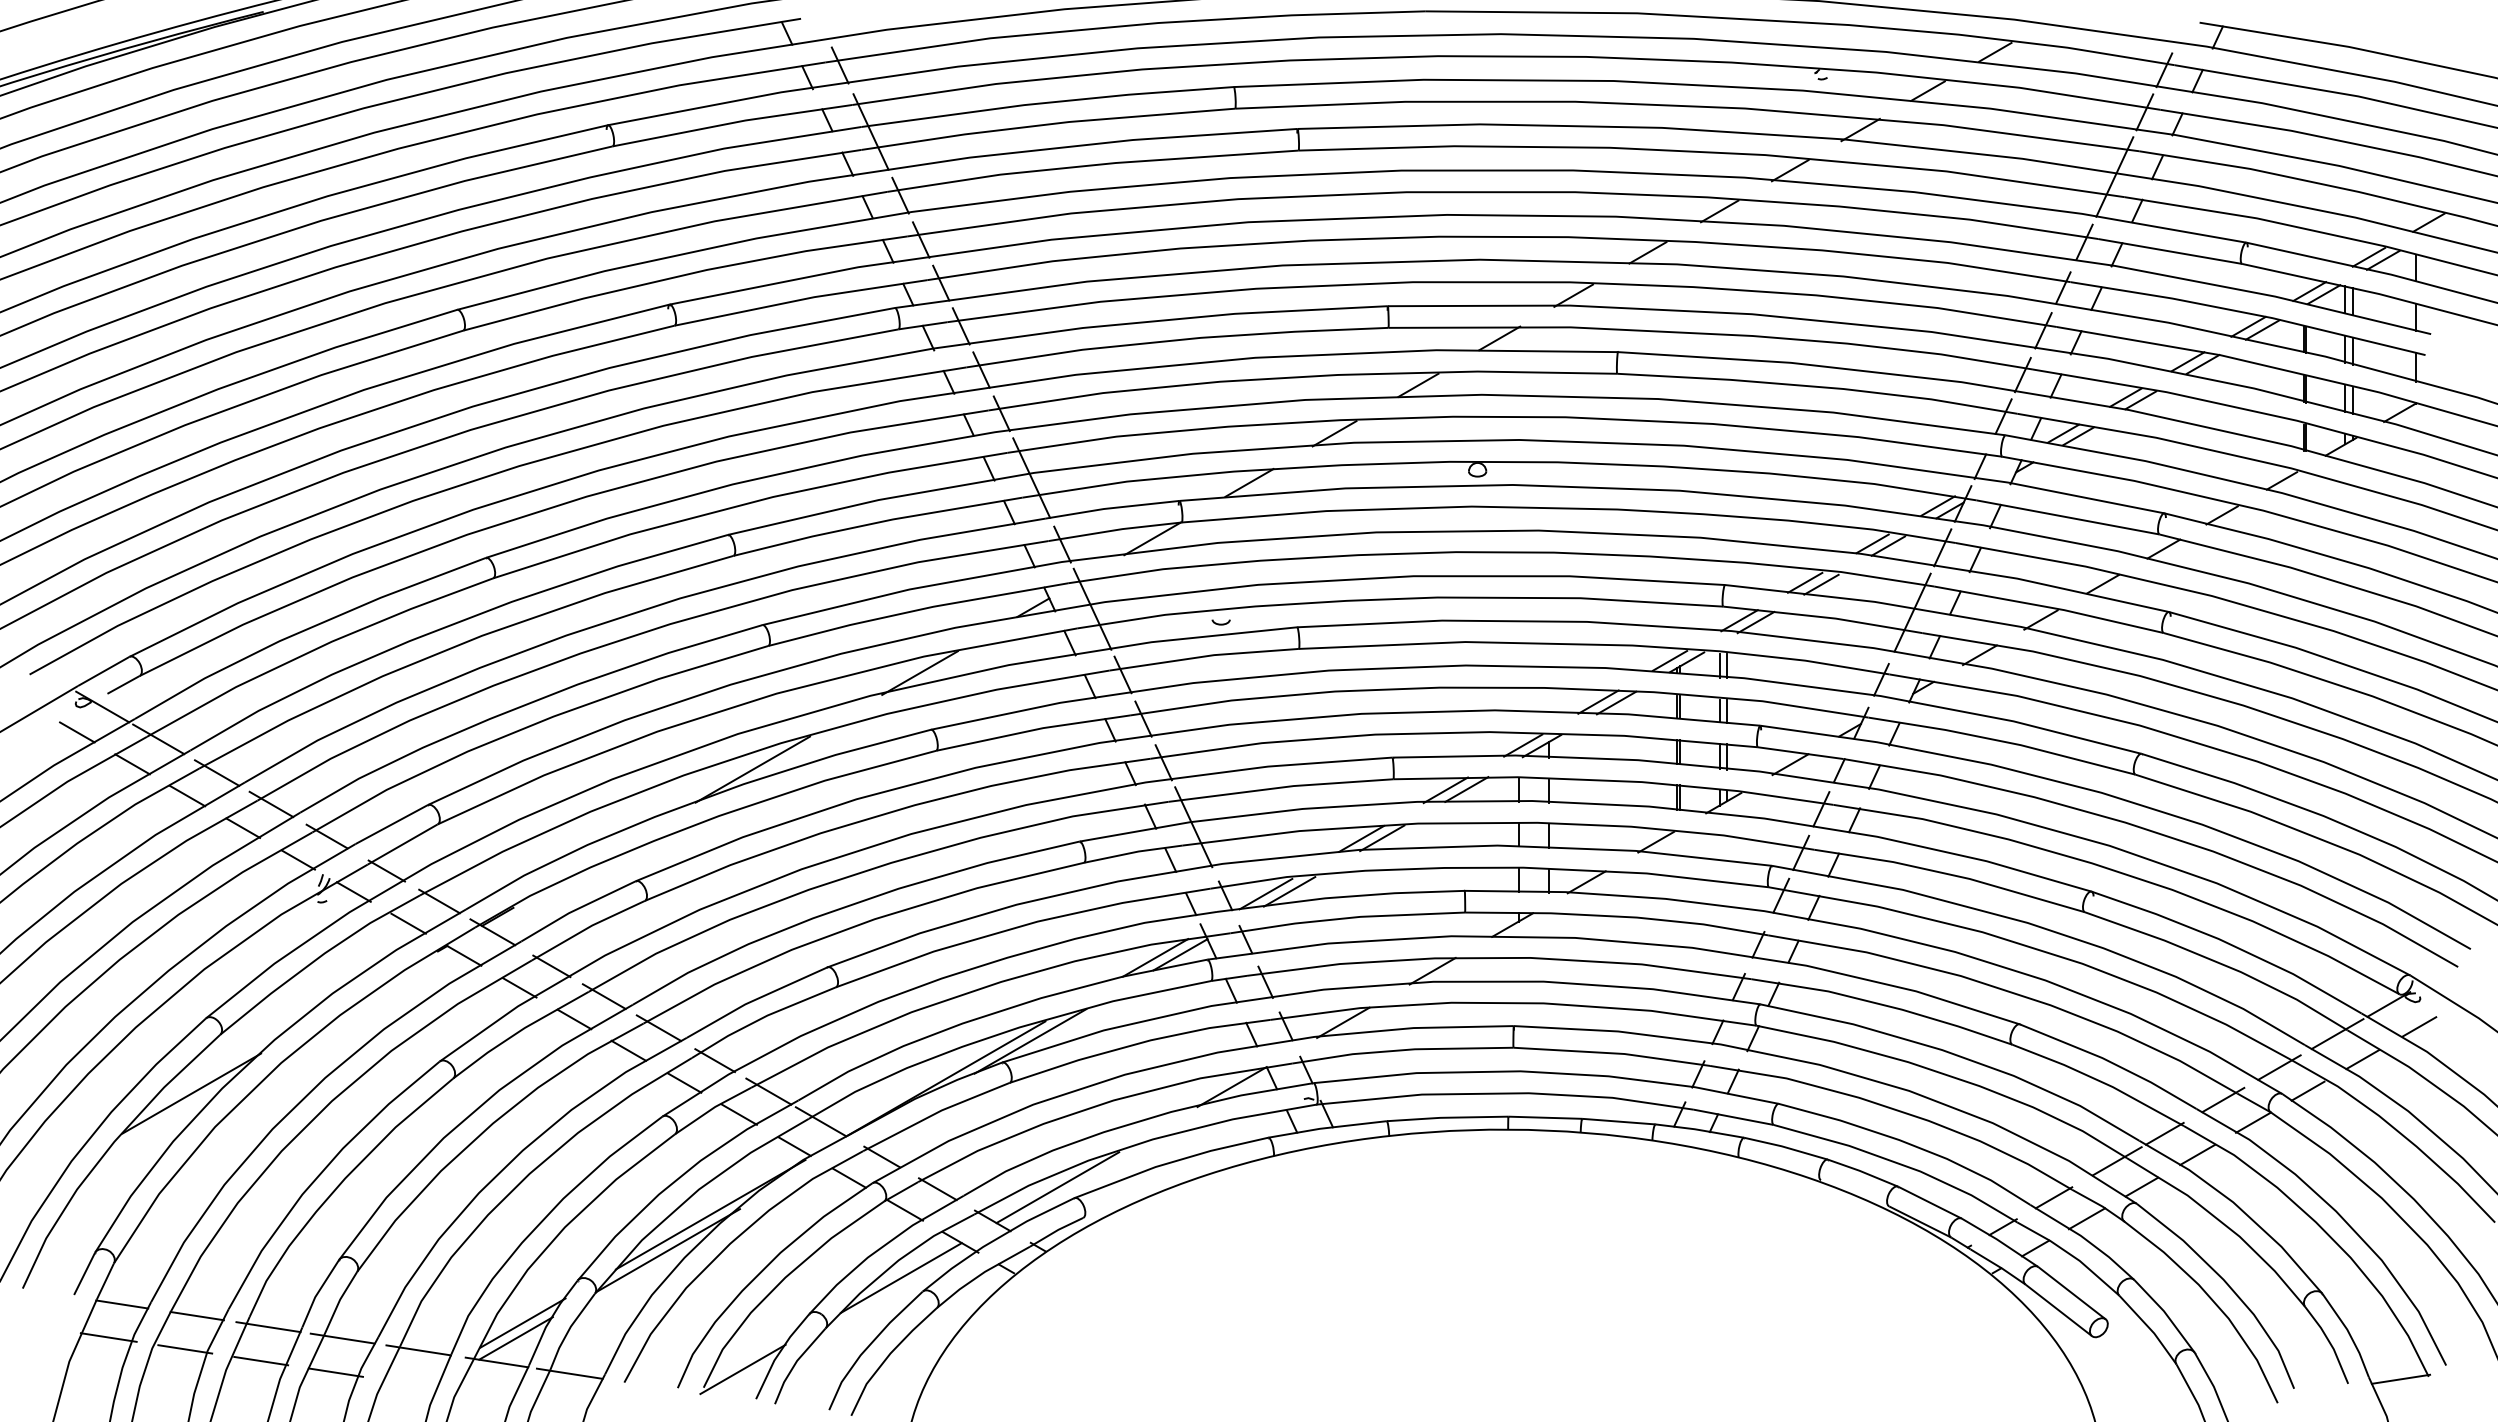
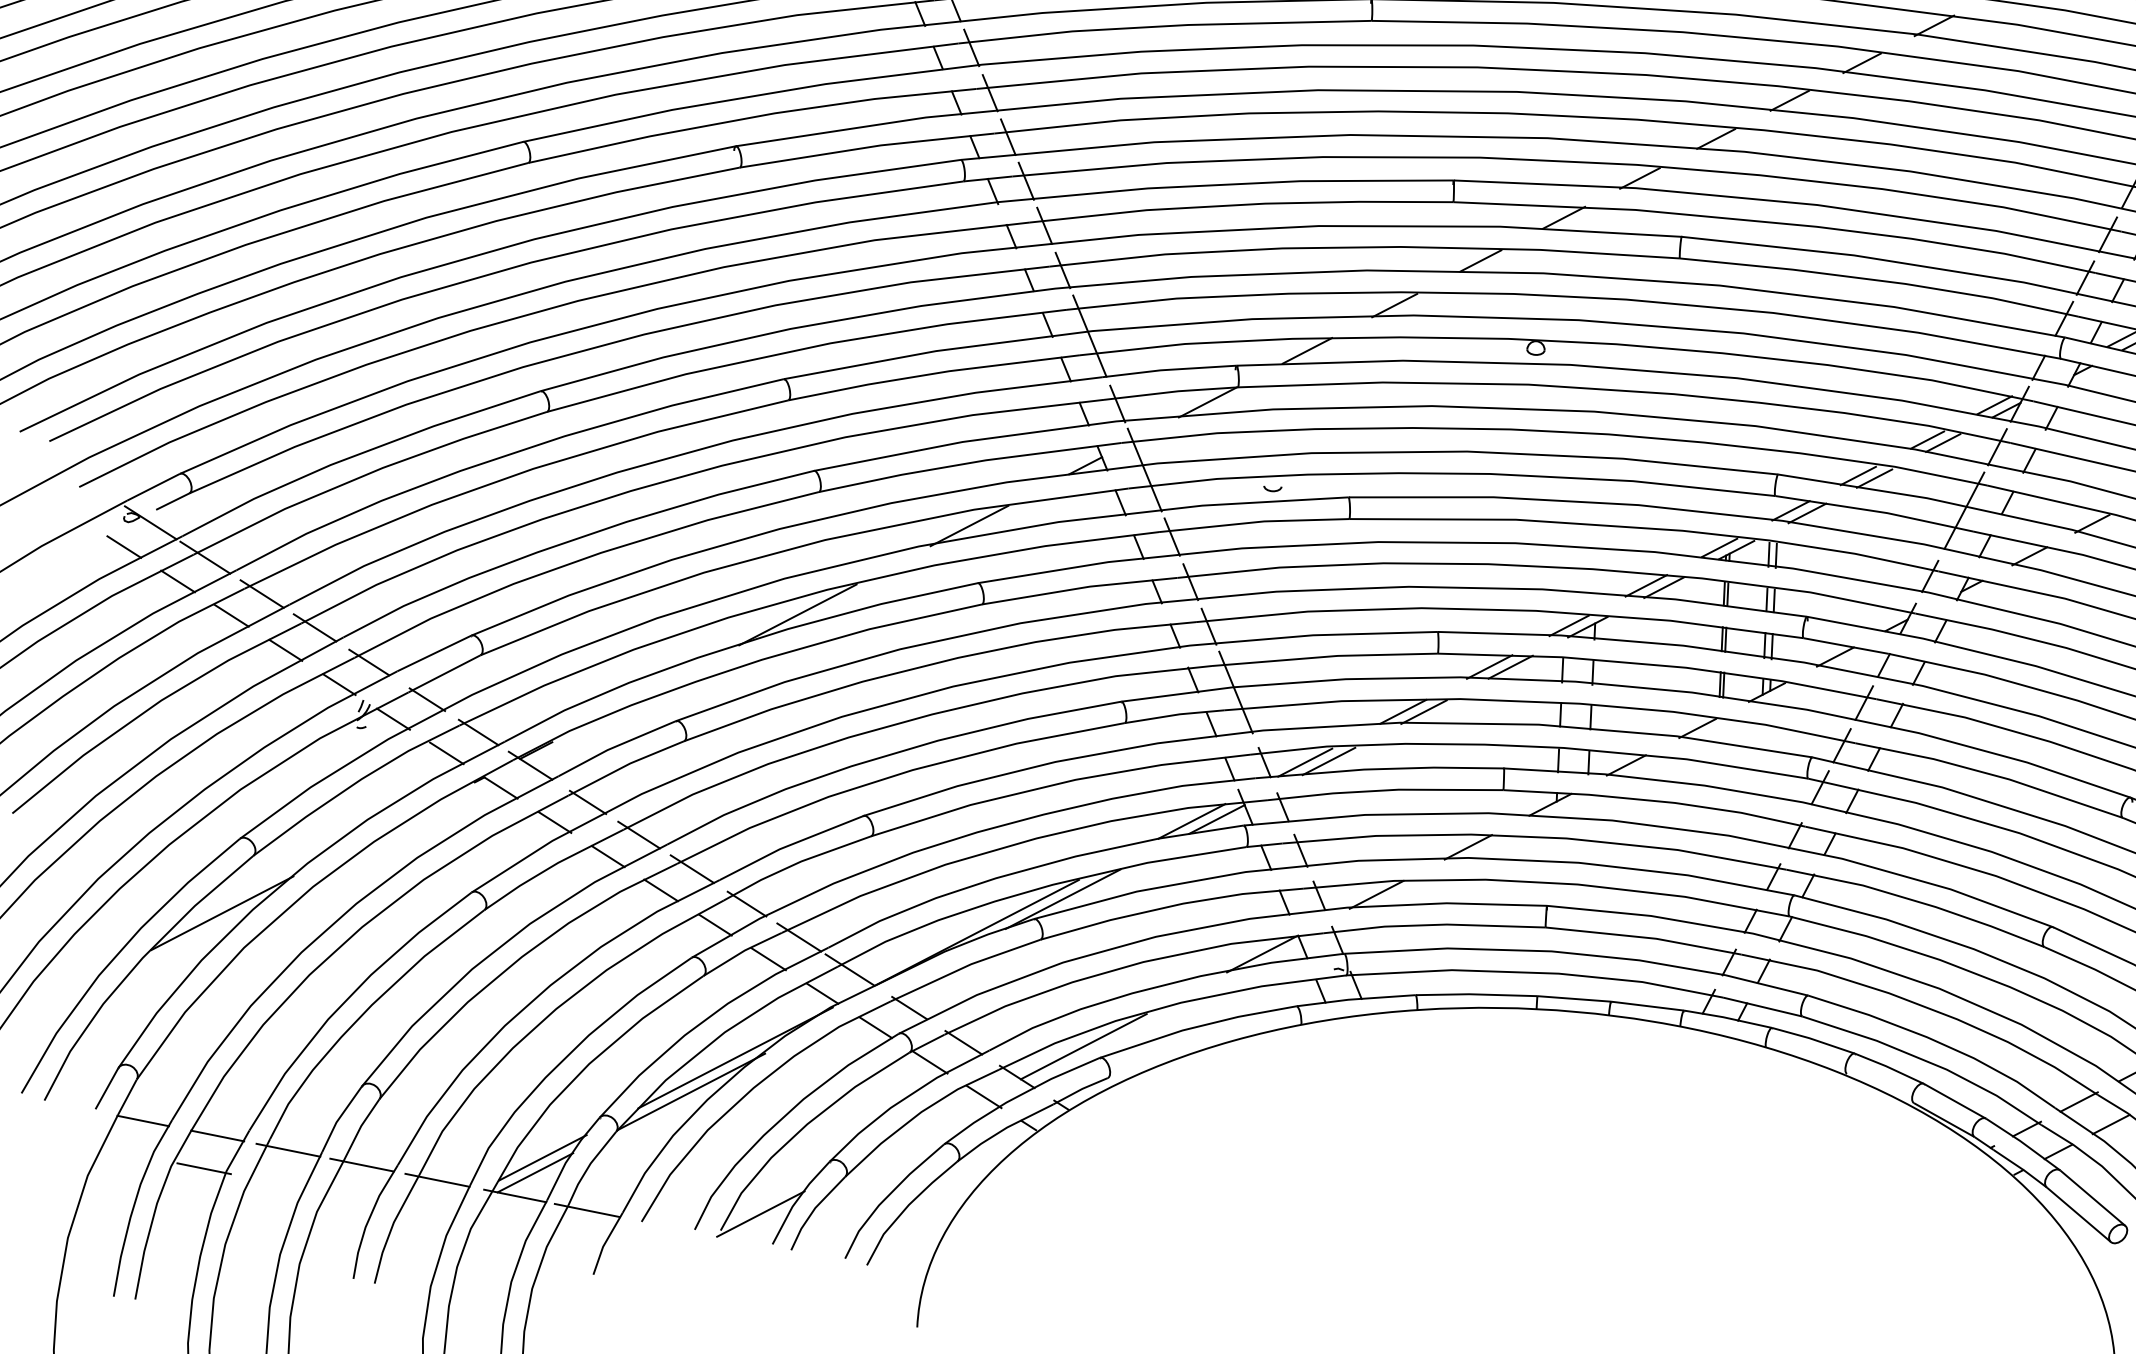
line: (900, 1277) -> (922, 1129), removed
line: (108, 1337) -> (127, 1153), removed
line: (261, 1360) -> (279, 1183), removed
line: (335, 1372) -> (353, 1198), removed

